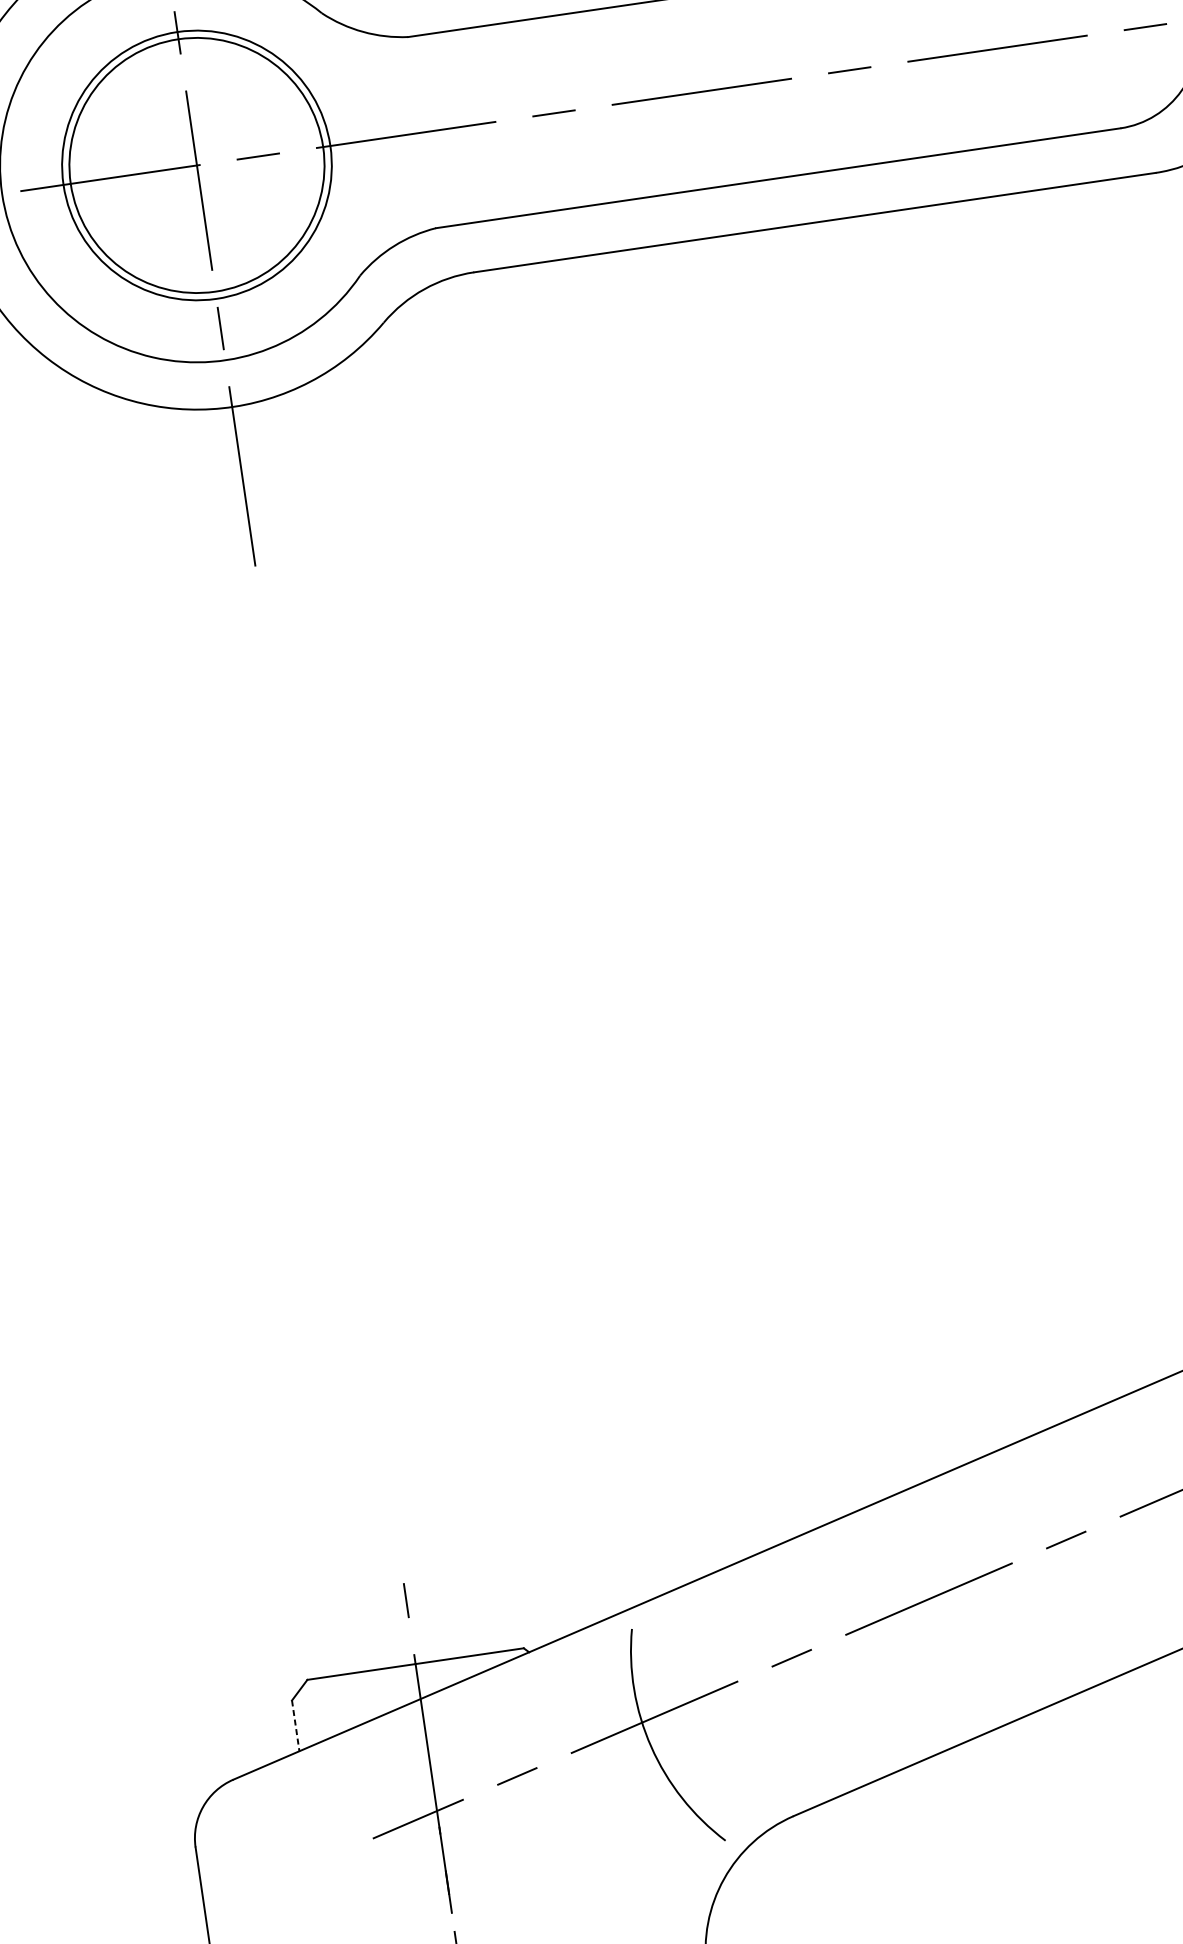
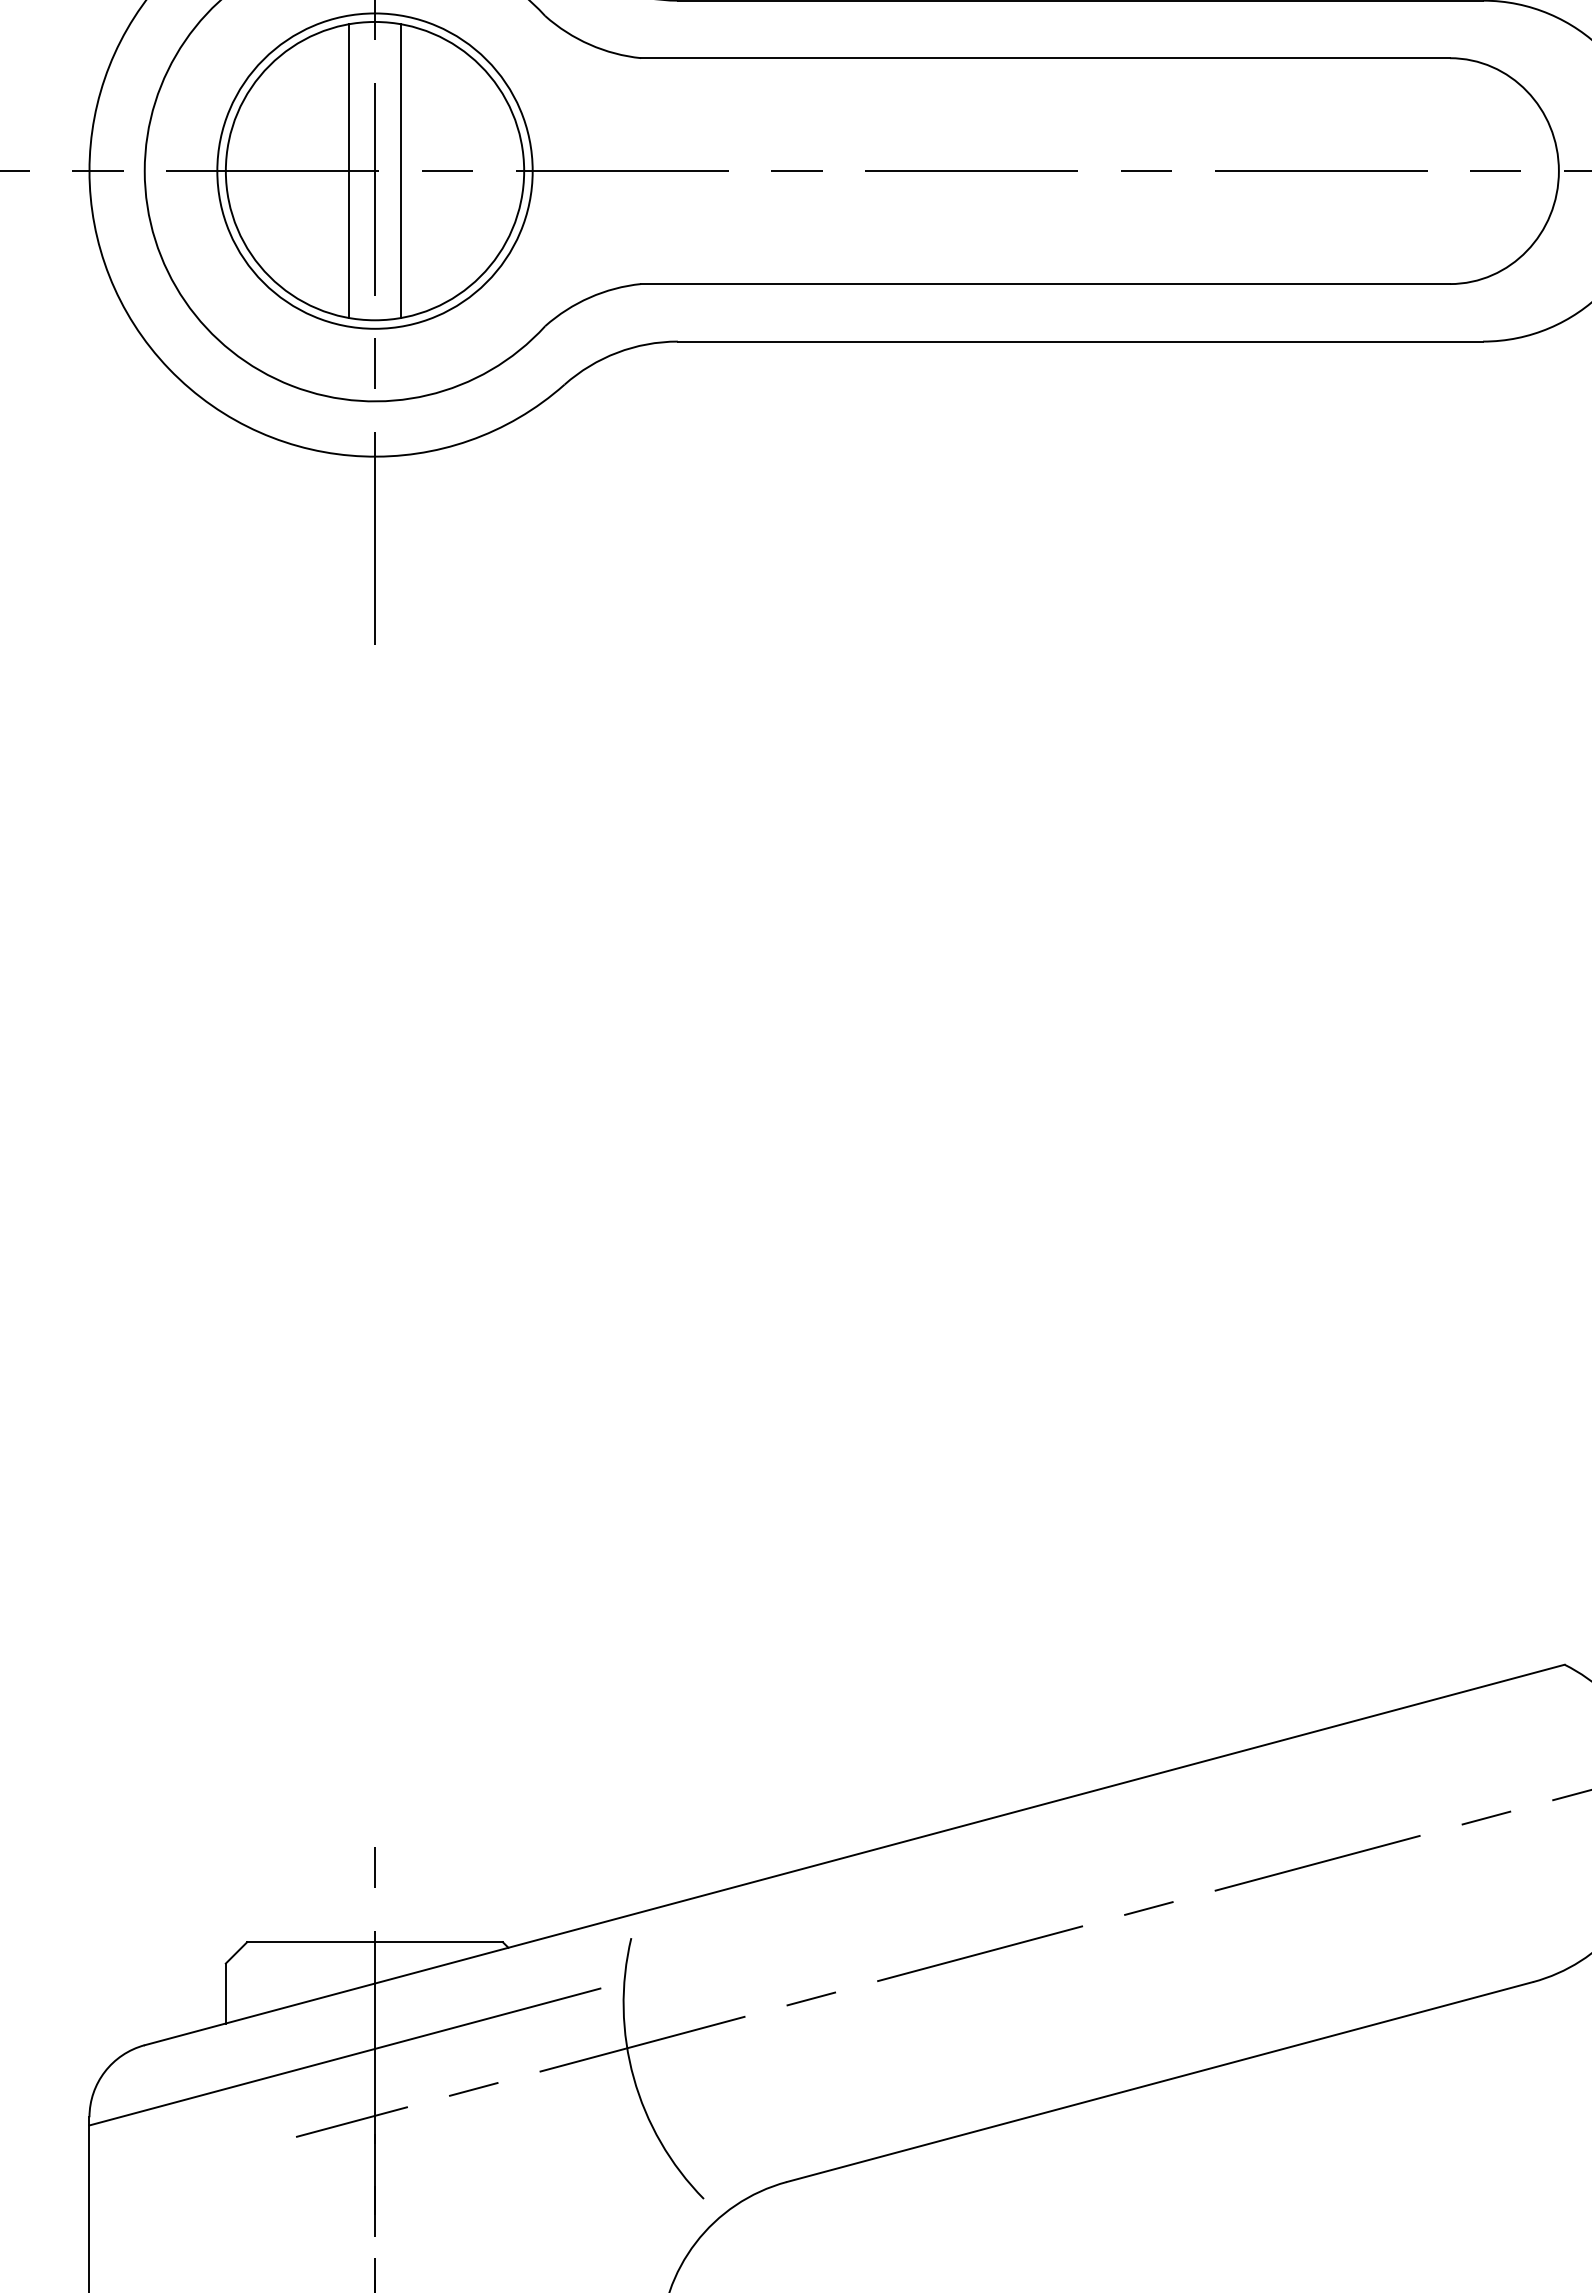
line: (218, 162) -> (400, 171), added
line: (175, 168) -> (349, 171), added
line: (295, 1725) -> (225, 1993), dashed -> solid
line: (403, 1764) -> (344, 2056), added

